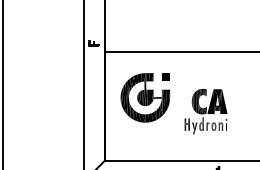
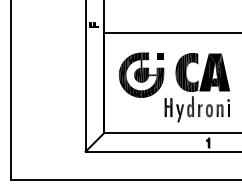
part: (205, 111) -> (196, 87), size x1.67

